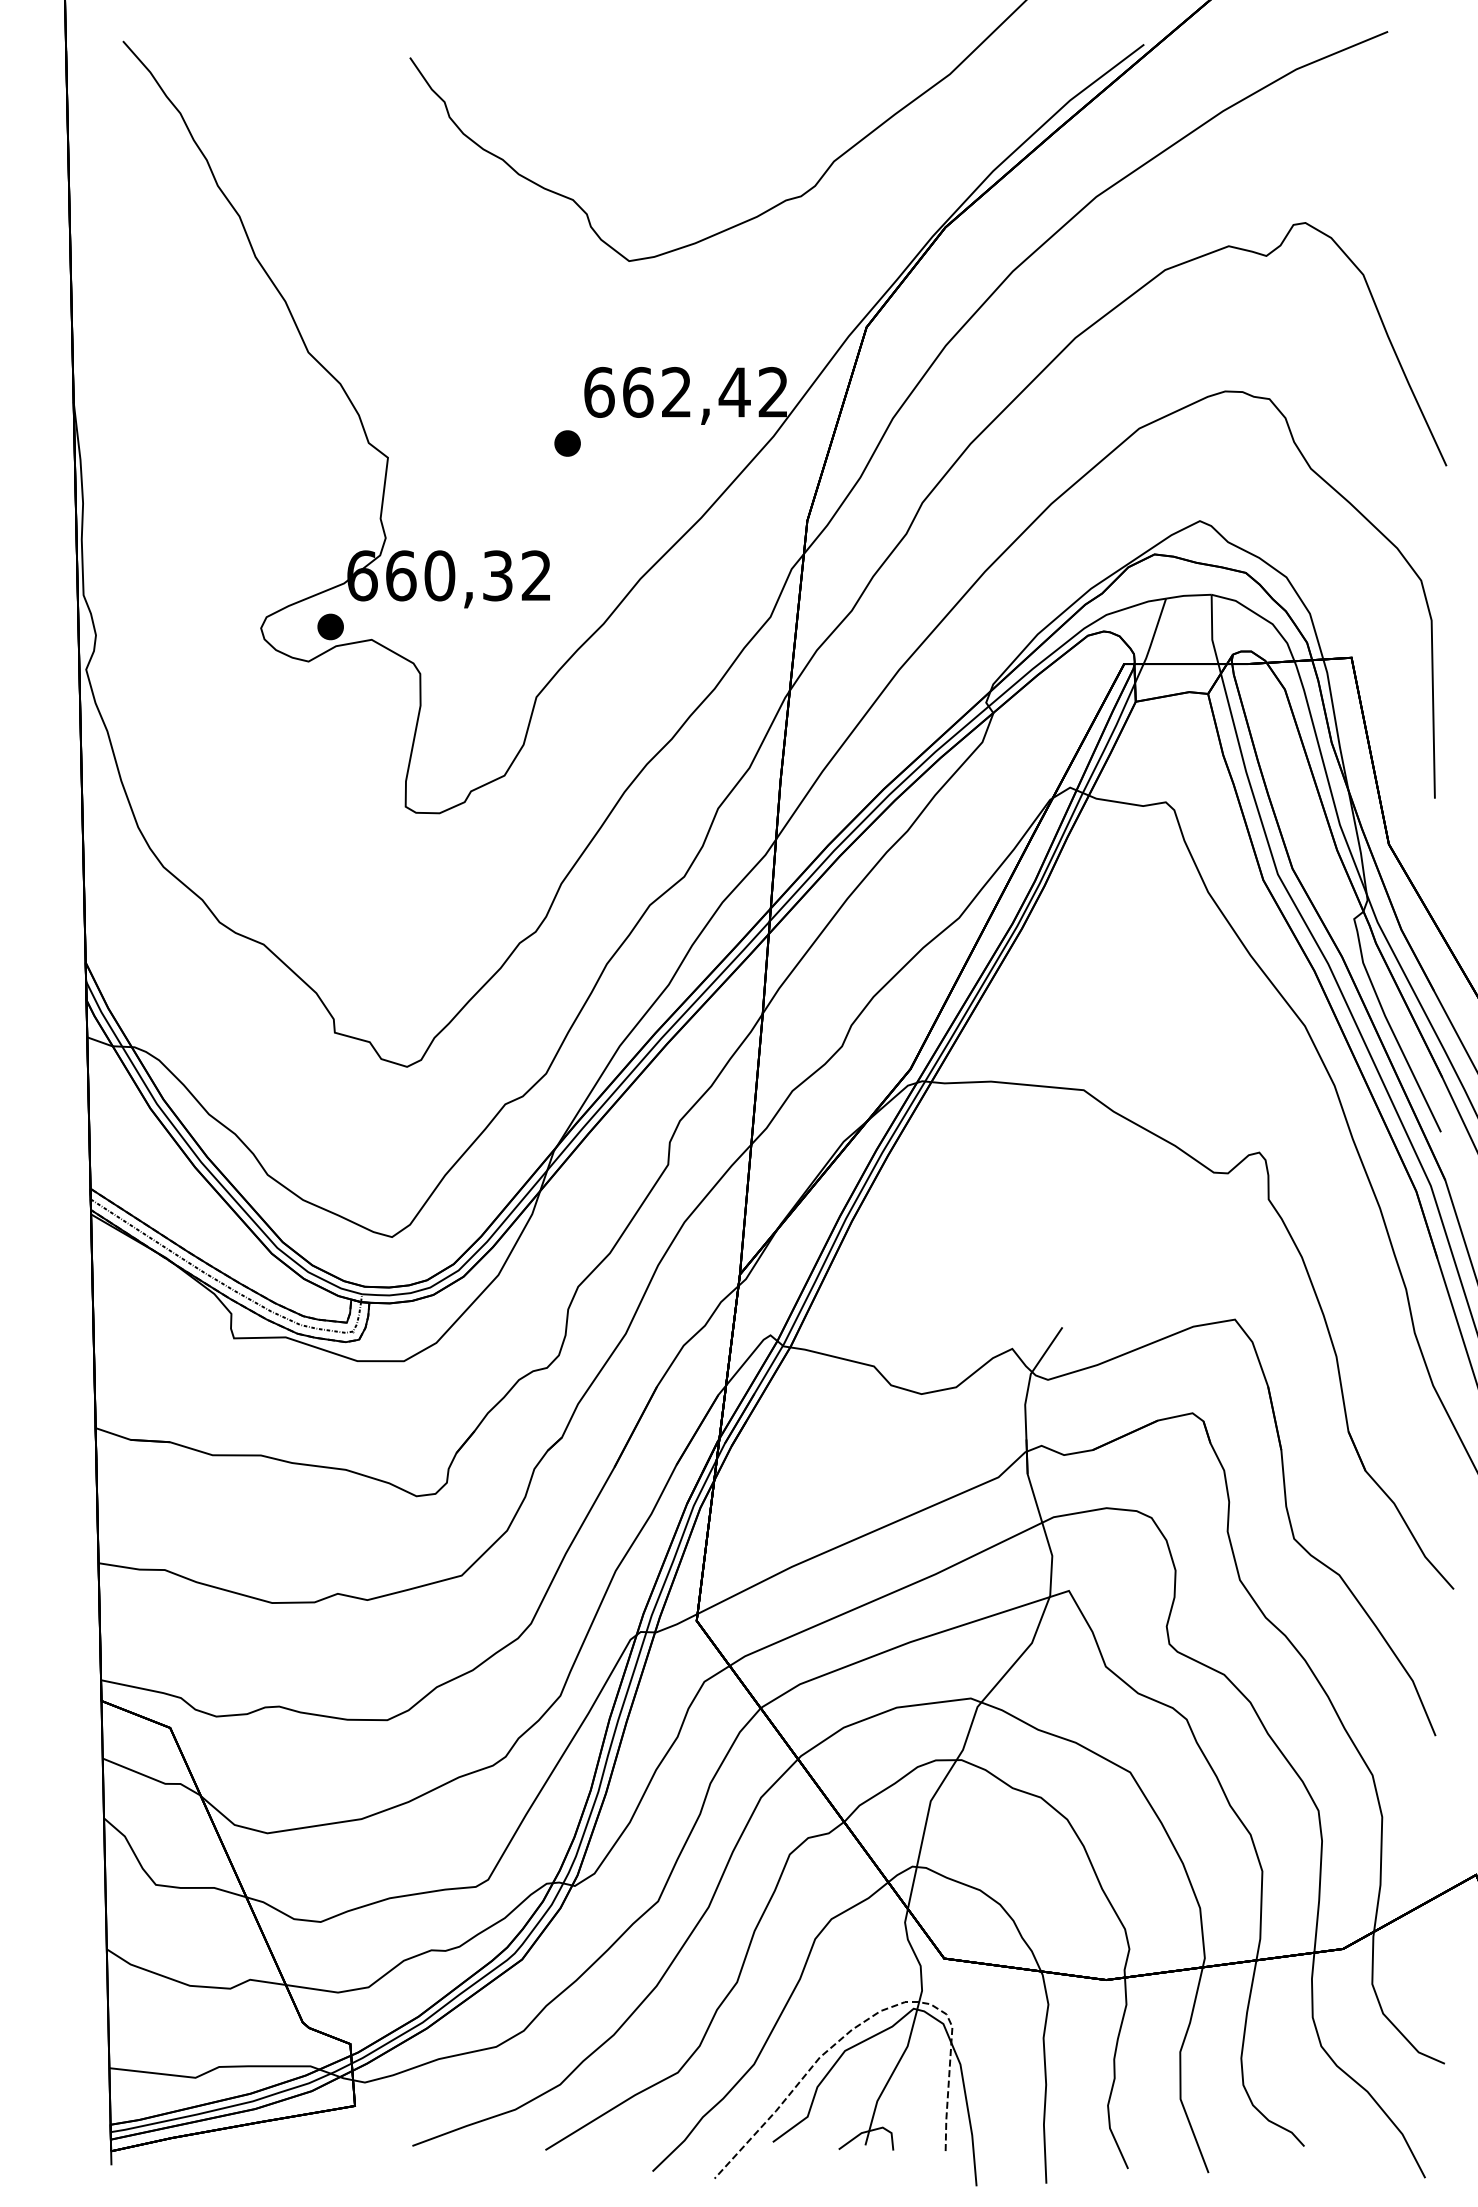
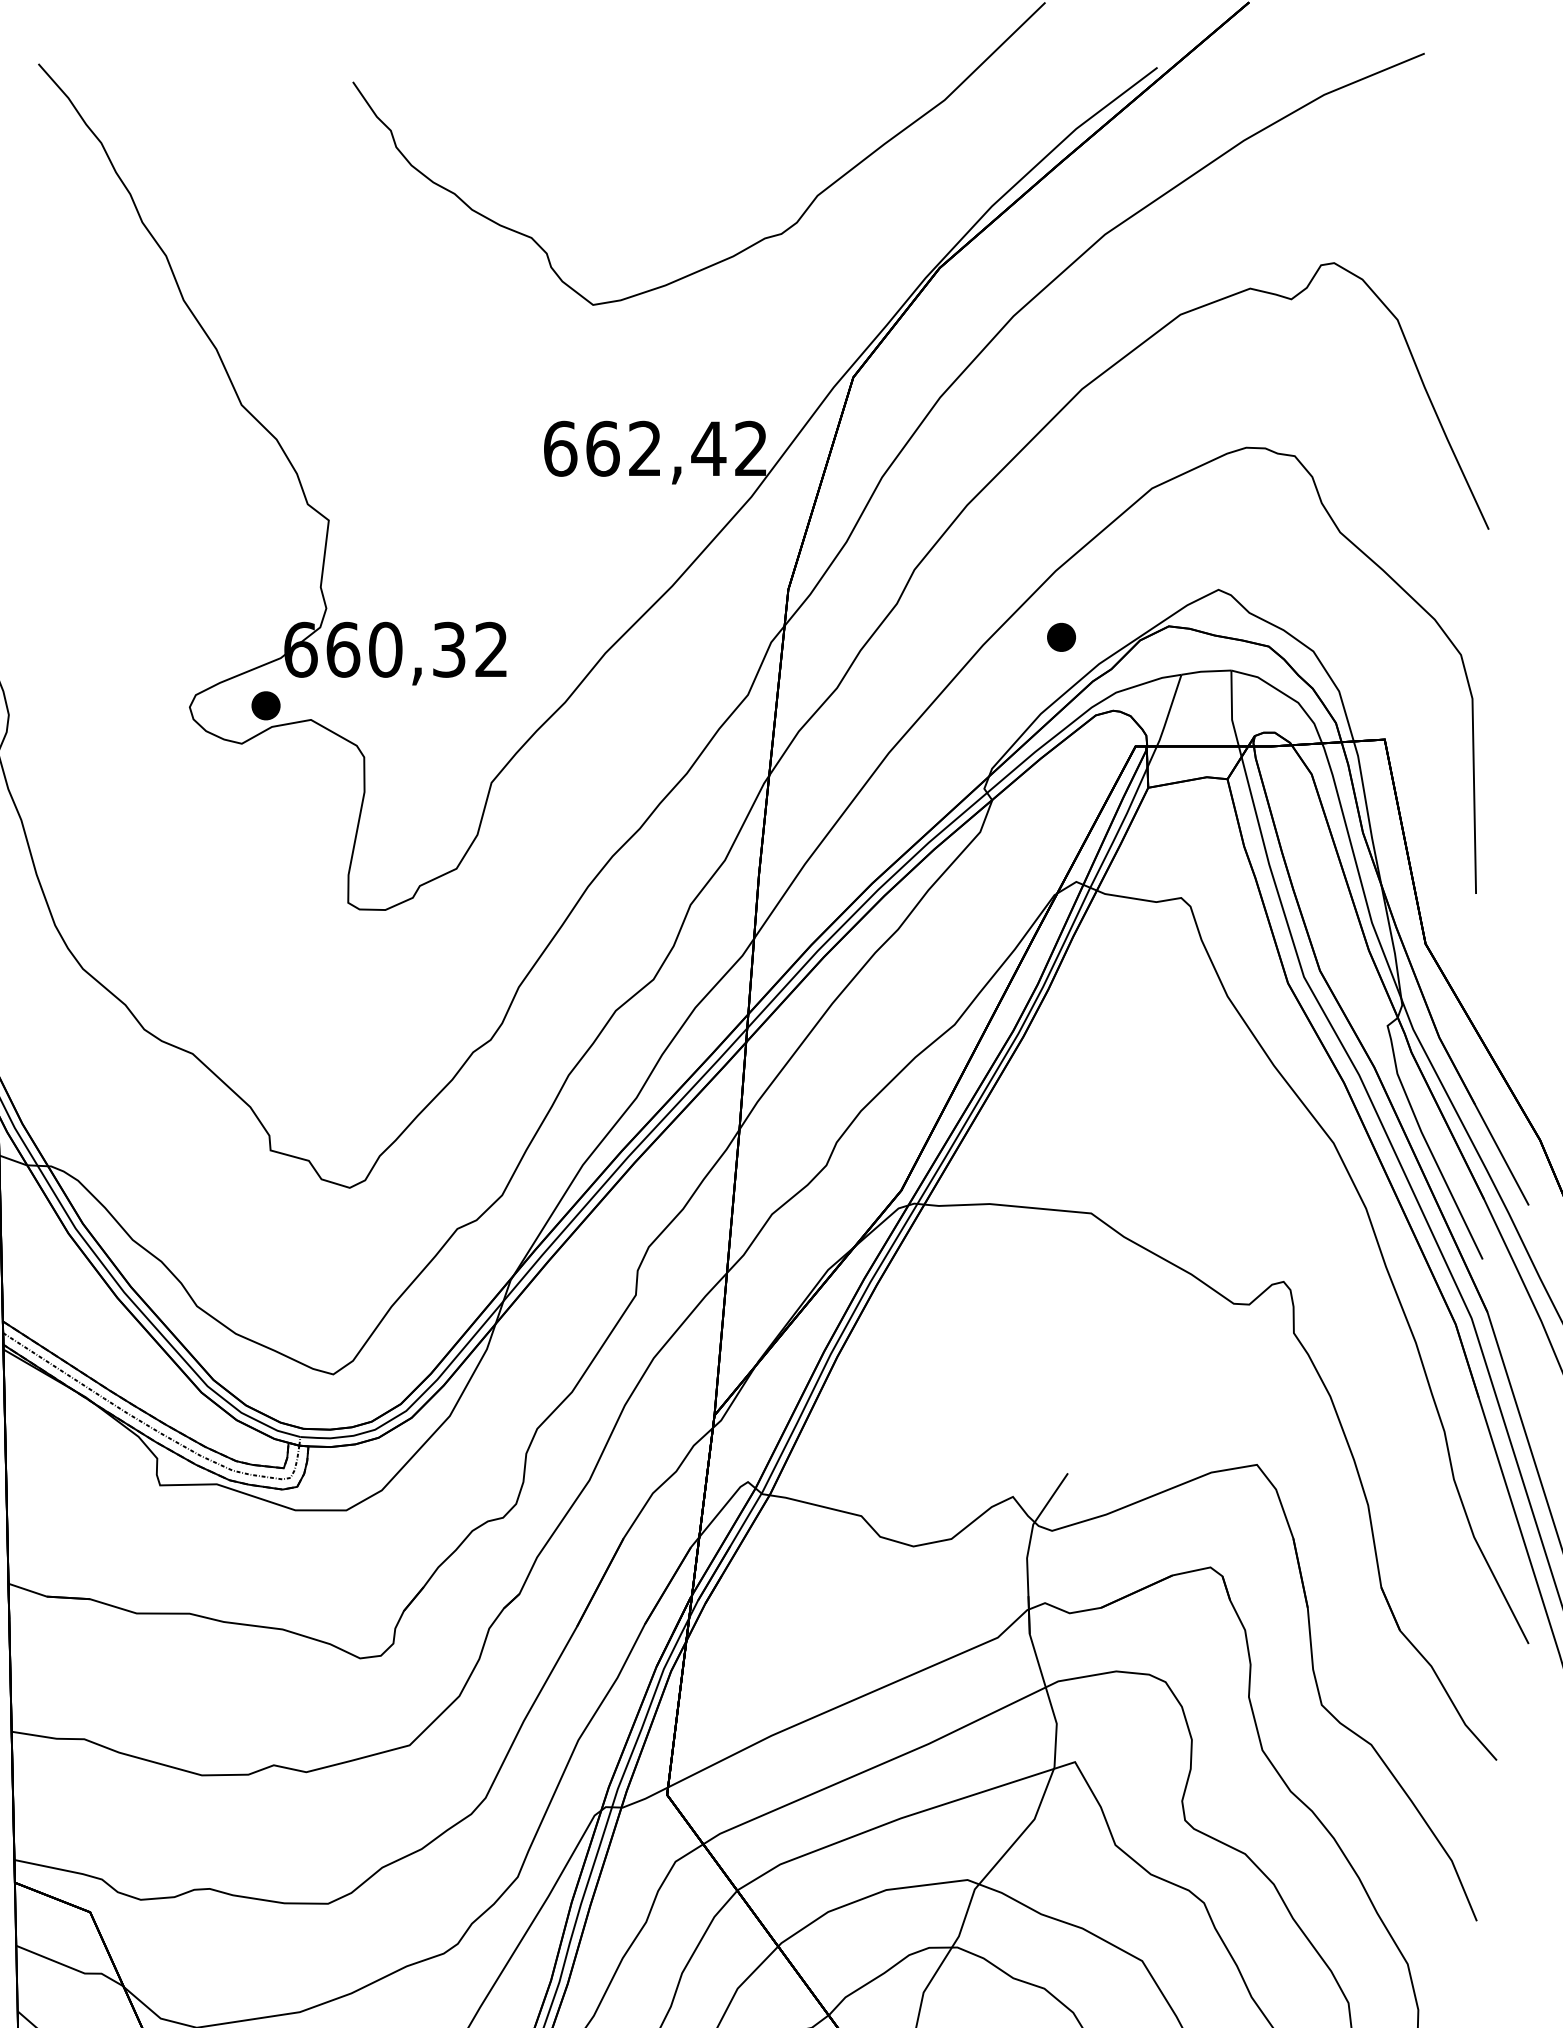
part: (567, 443) -> (1061, 637), moved

